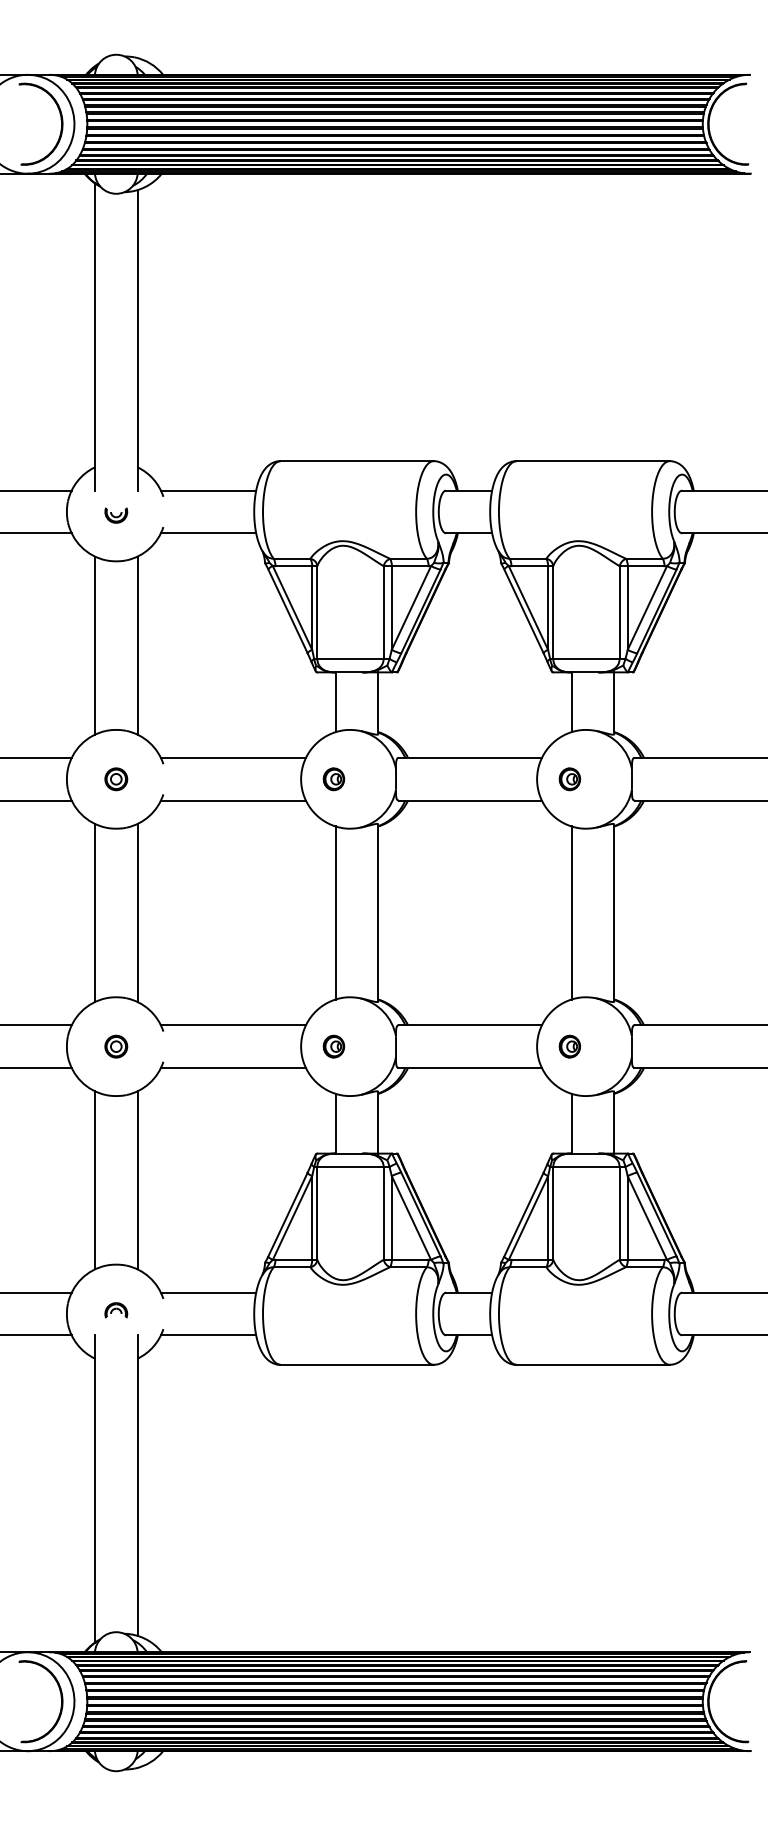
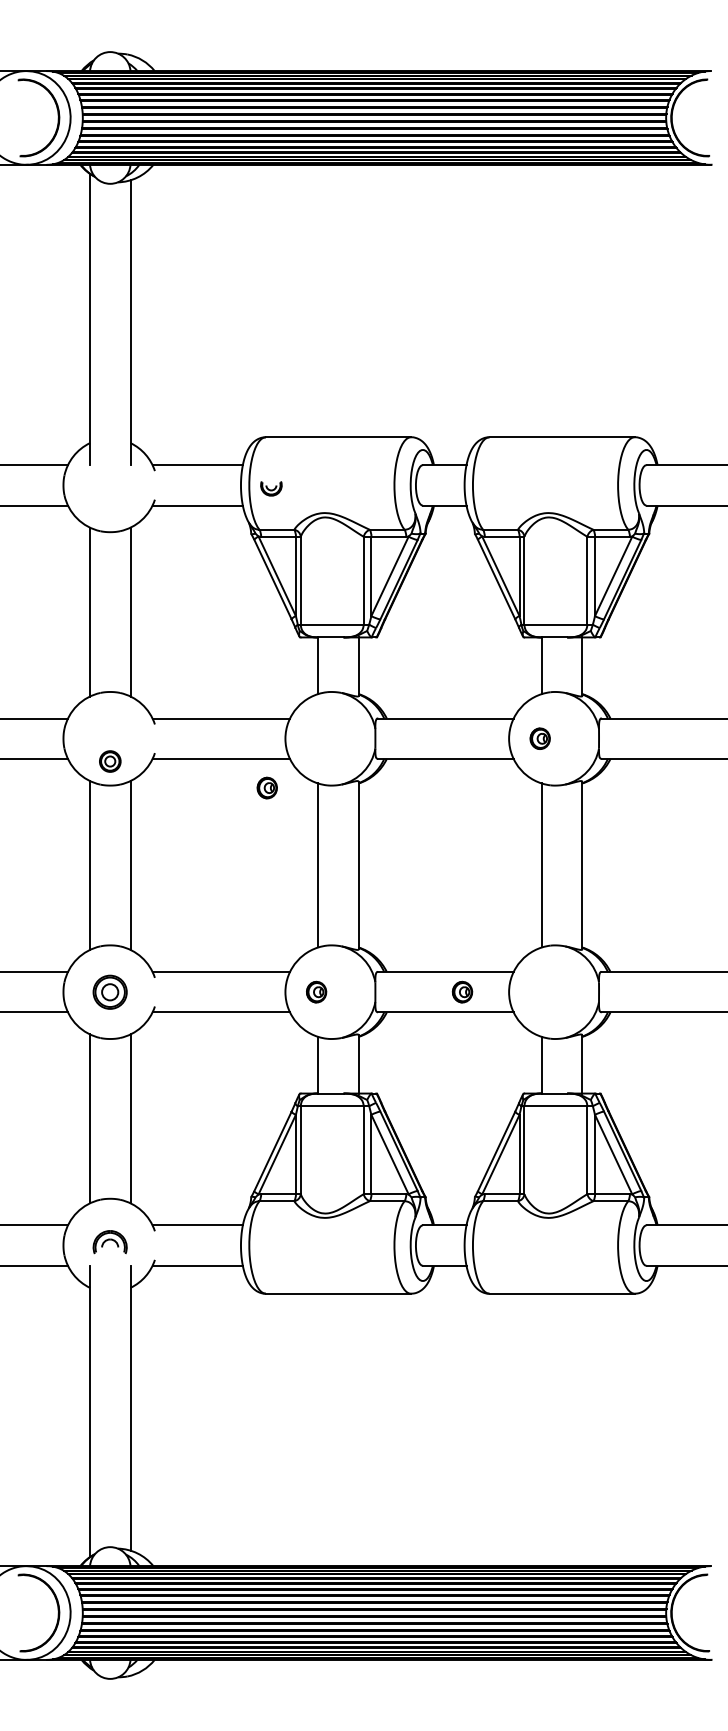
part: (116, 515) -> (271, 488), moved
part: (116, 779) -> (110, 761), moved
part: (333, 779) -> (266, 788), moved
part: (116, 1046) -> (110, 992), size x1.6
part: (569, 1046) -> (462, 992), moved
part: (116, 1310) -> (110, 1242), size x1.6

